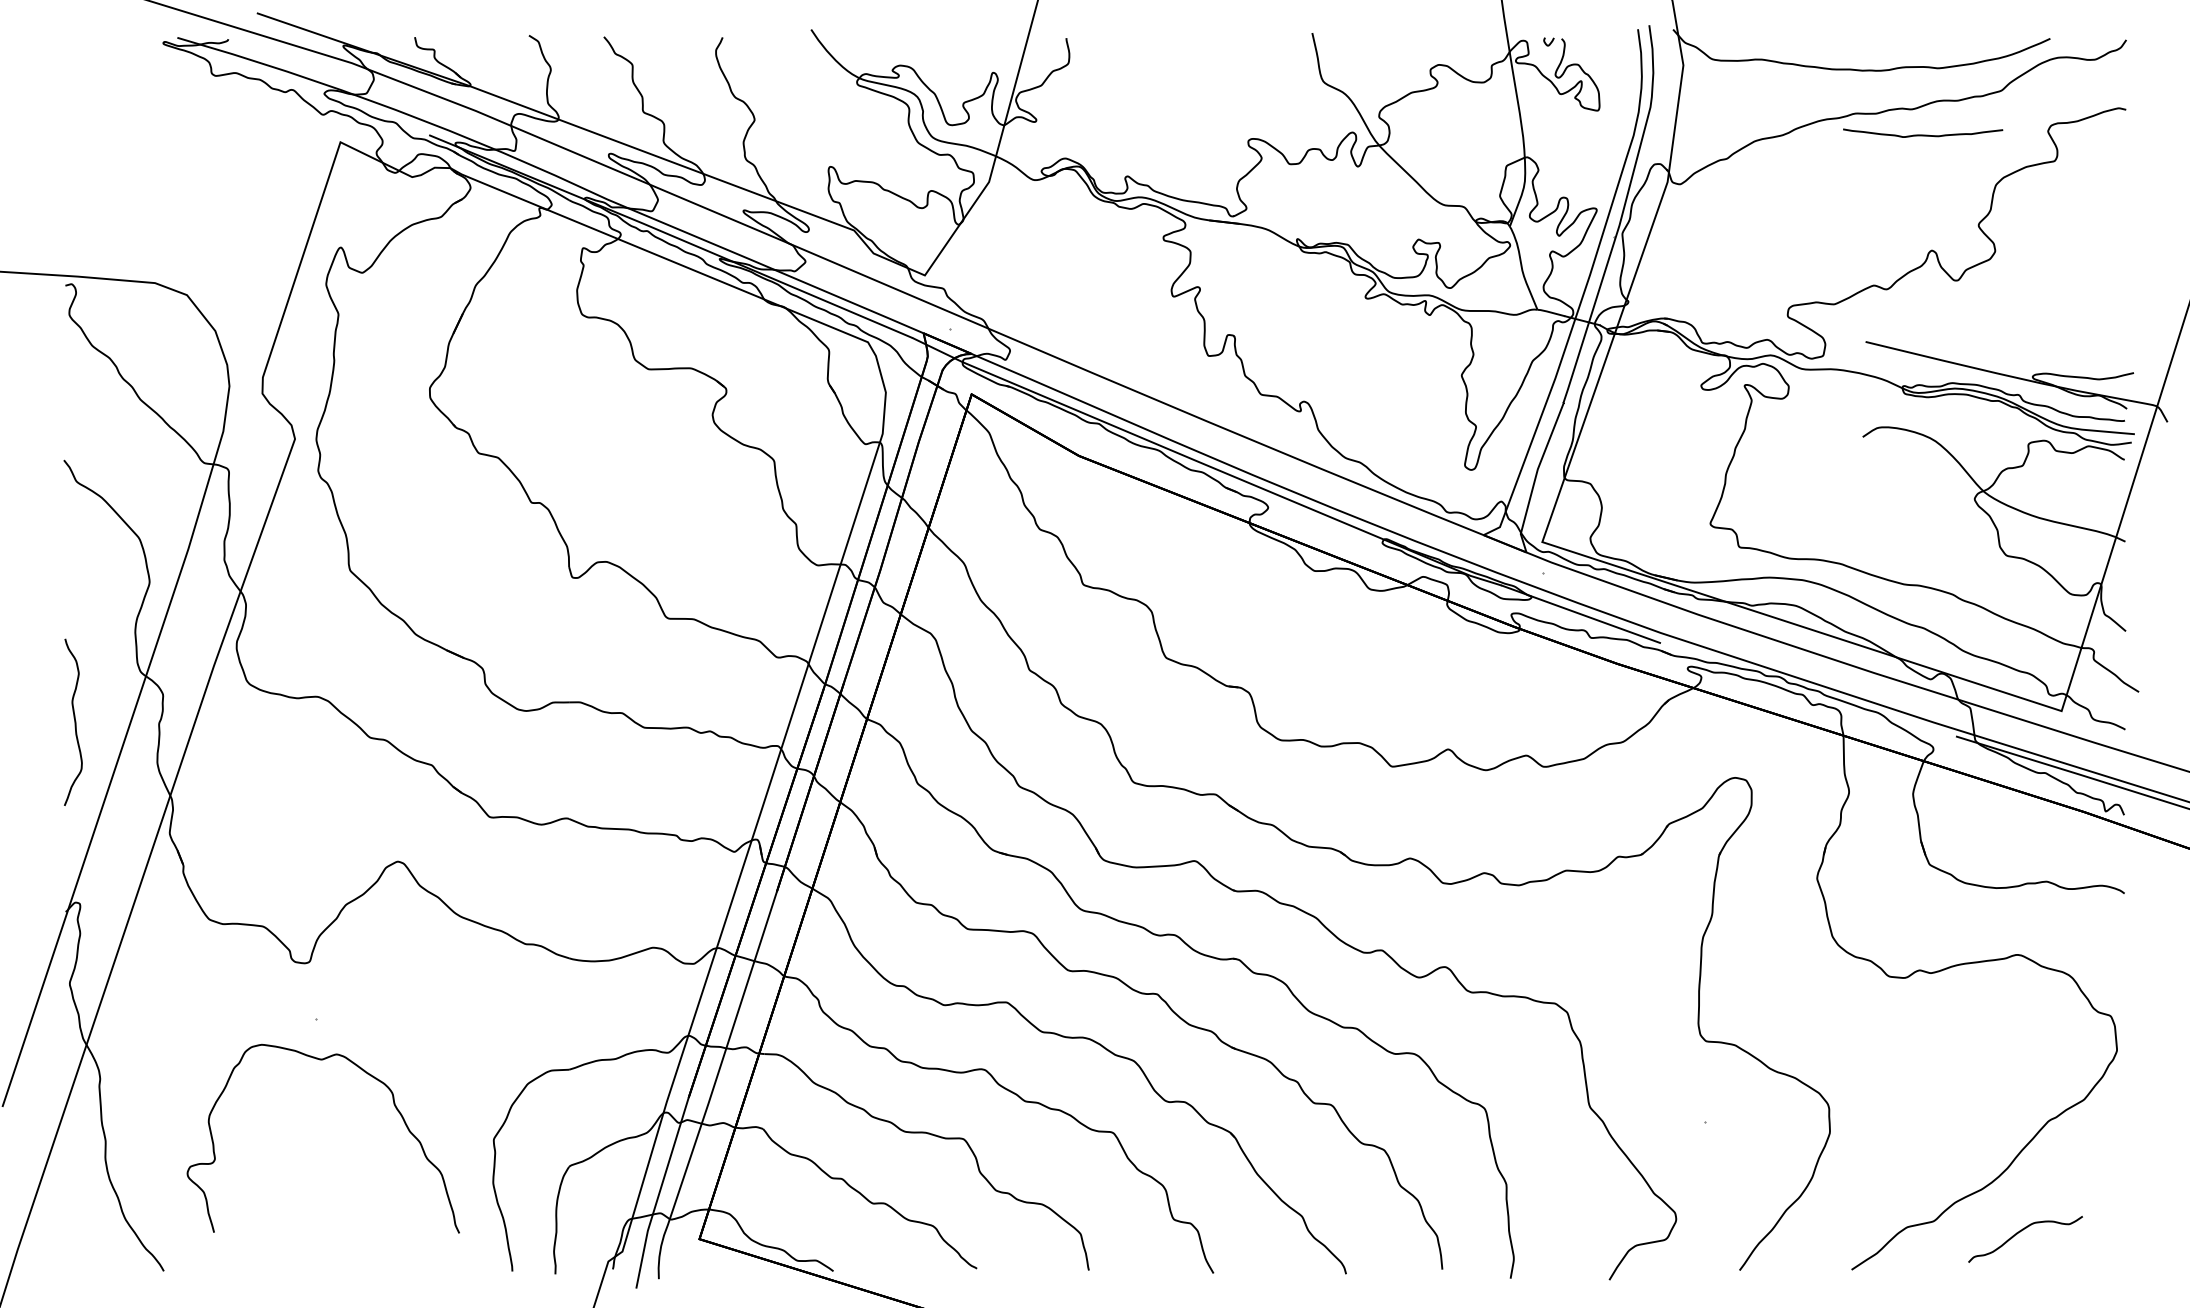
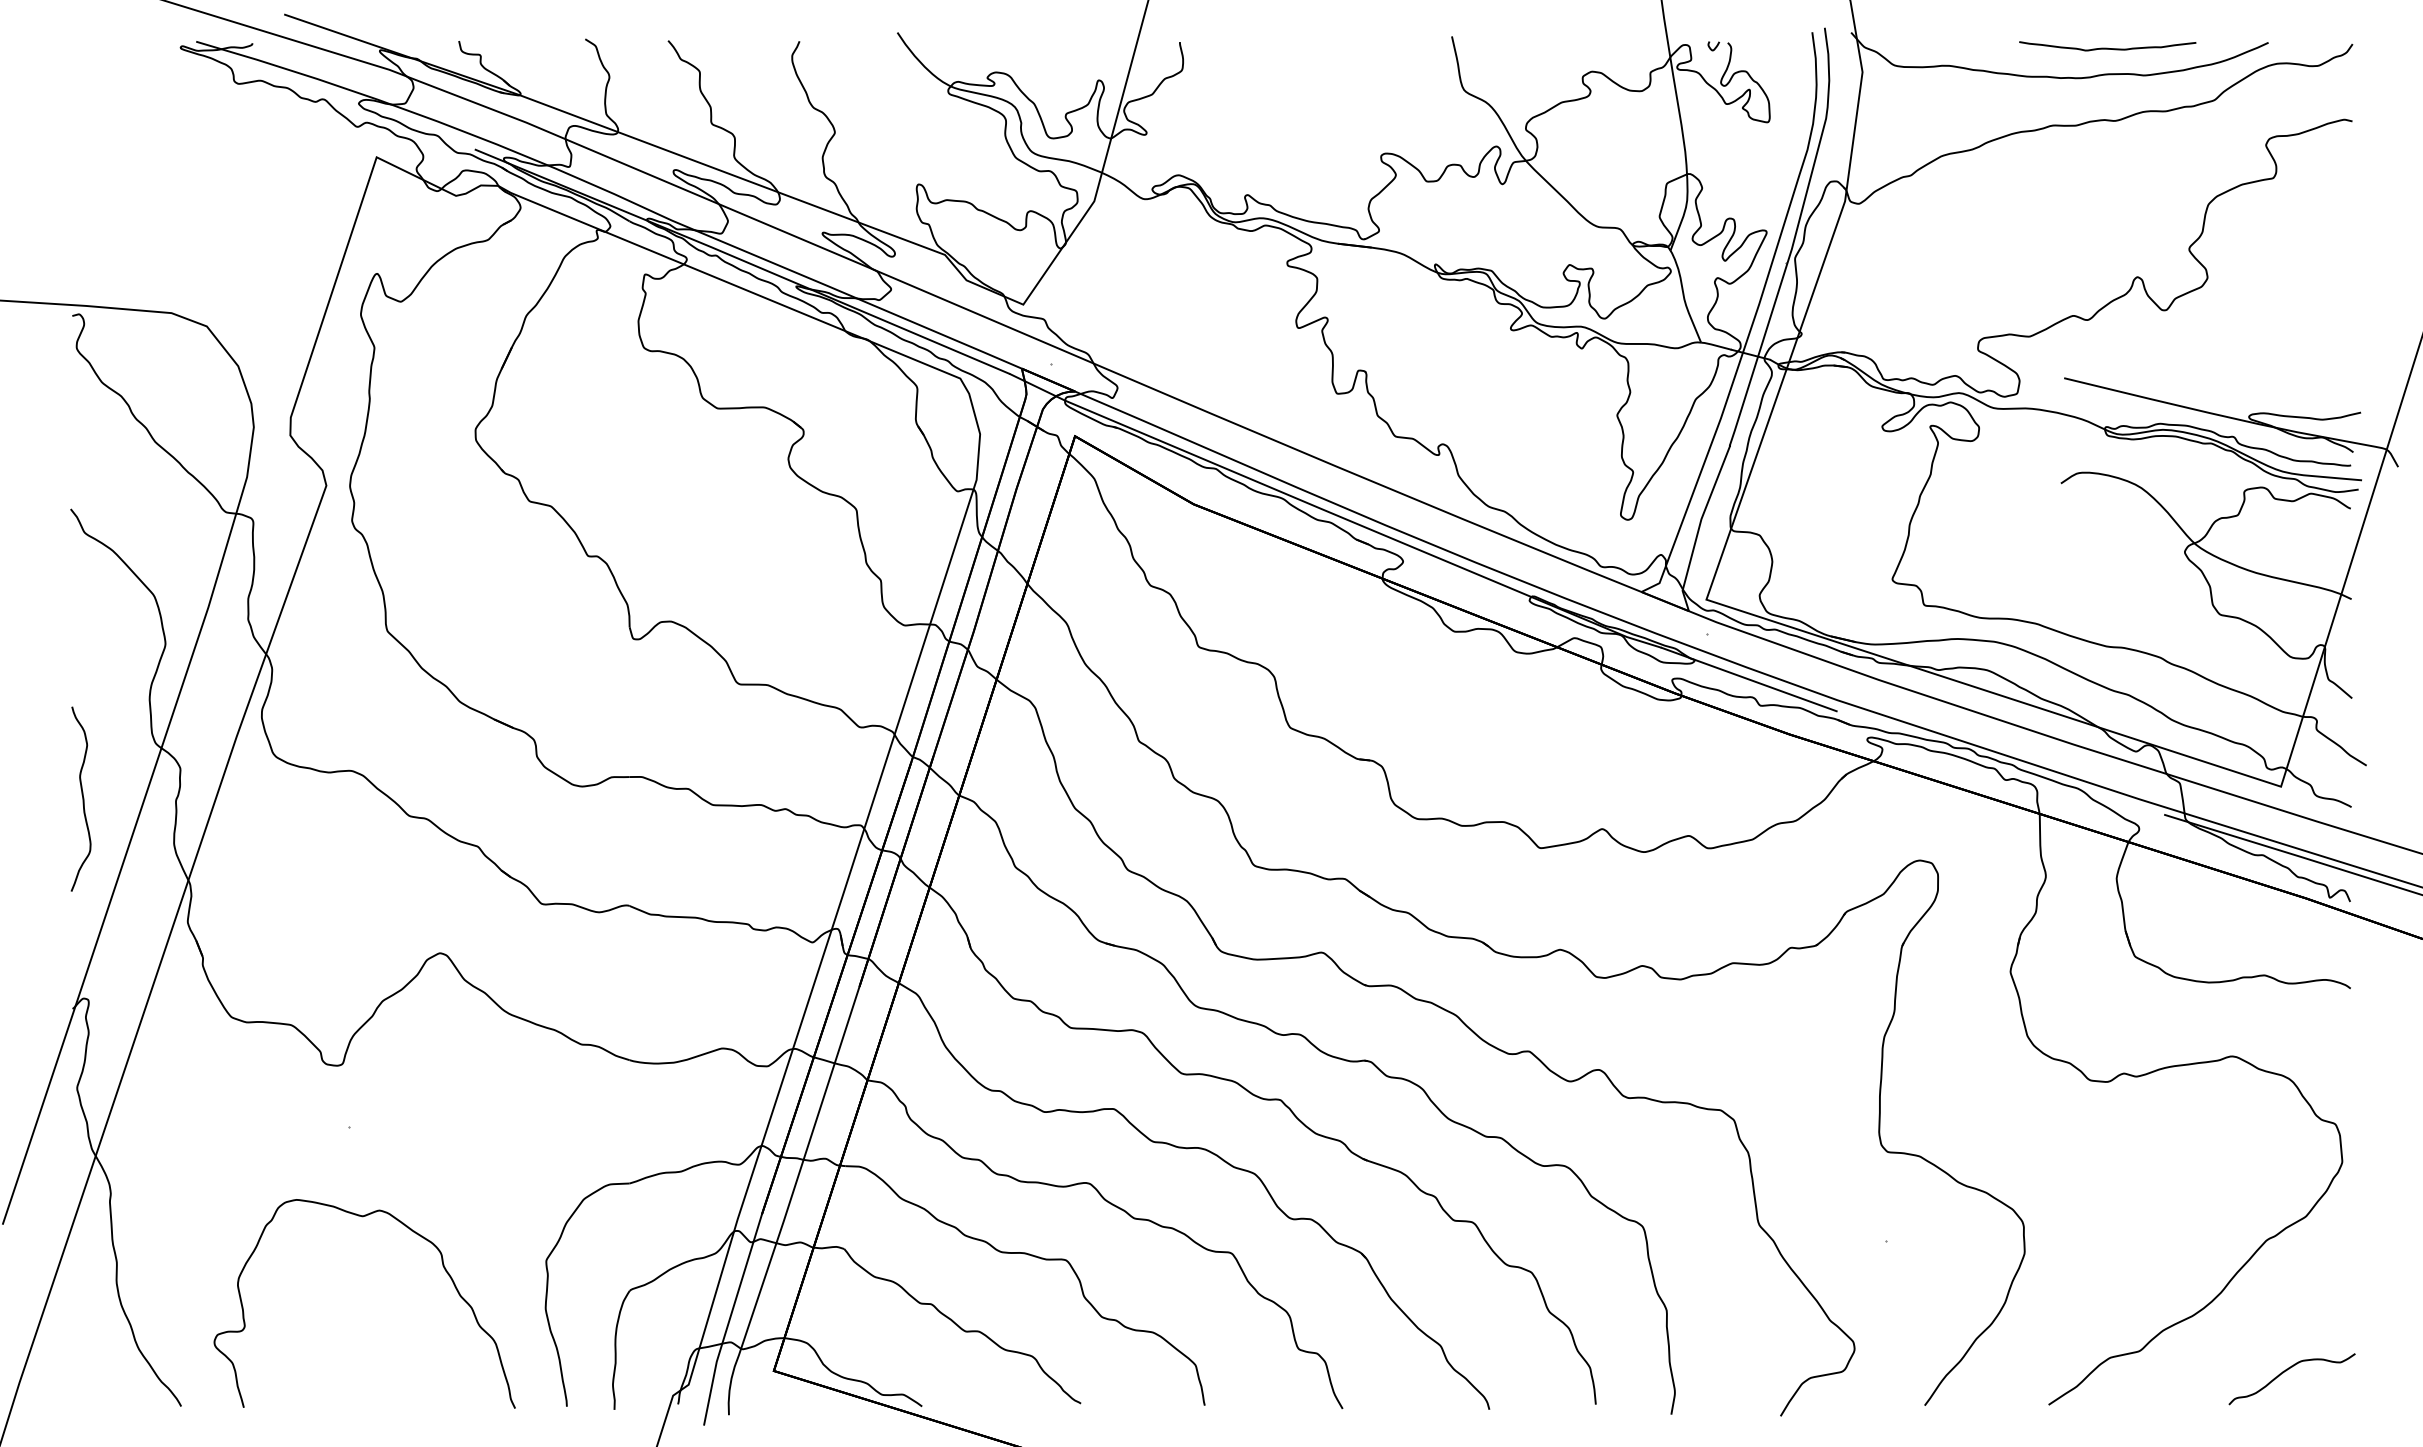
curve: (1922, 134) -> (2107, 47), moved
curve: (321, 1060) -> (362, 1217), moved
curve: (2020, 1232) -> (2286, 1371), moved

